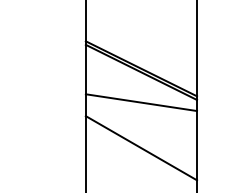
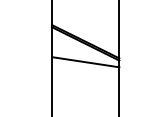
line: (141, 147) -> (85, 89), removed

